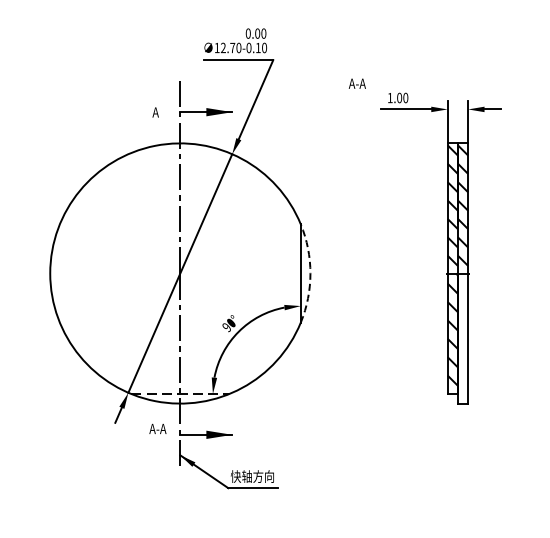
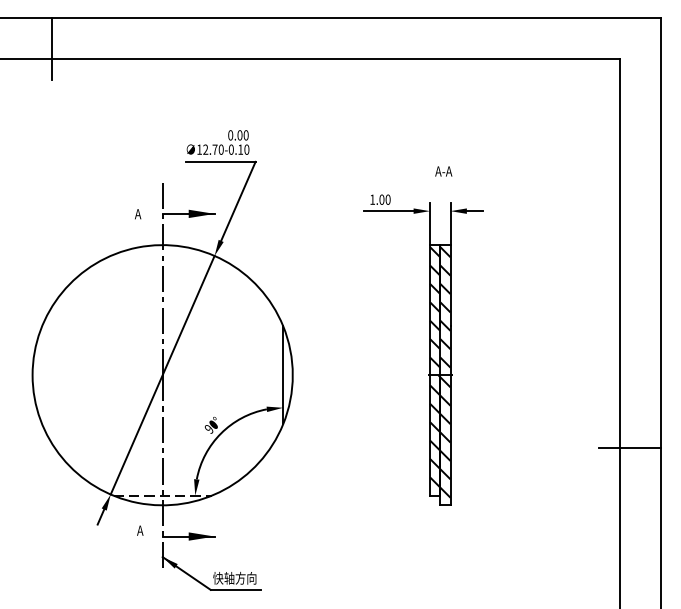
text: (357, 83) -> (443, 171), moved
arc: (310, 273) -> (292, 375), dashed -> solid
hatch: (463, 335) -> (445, 437), added
text: (157, 428) -> (139, 530), A-A -> A

